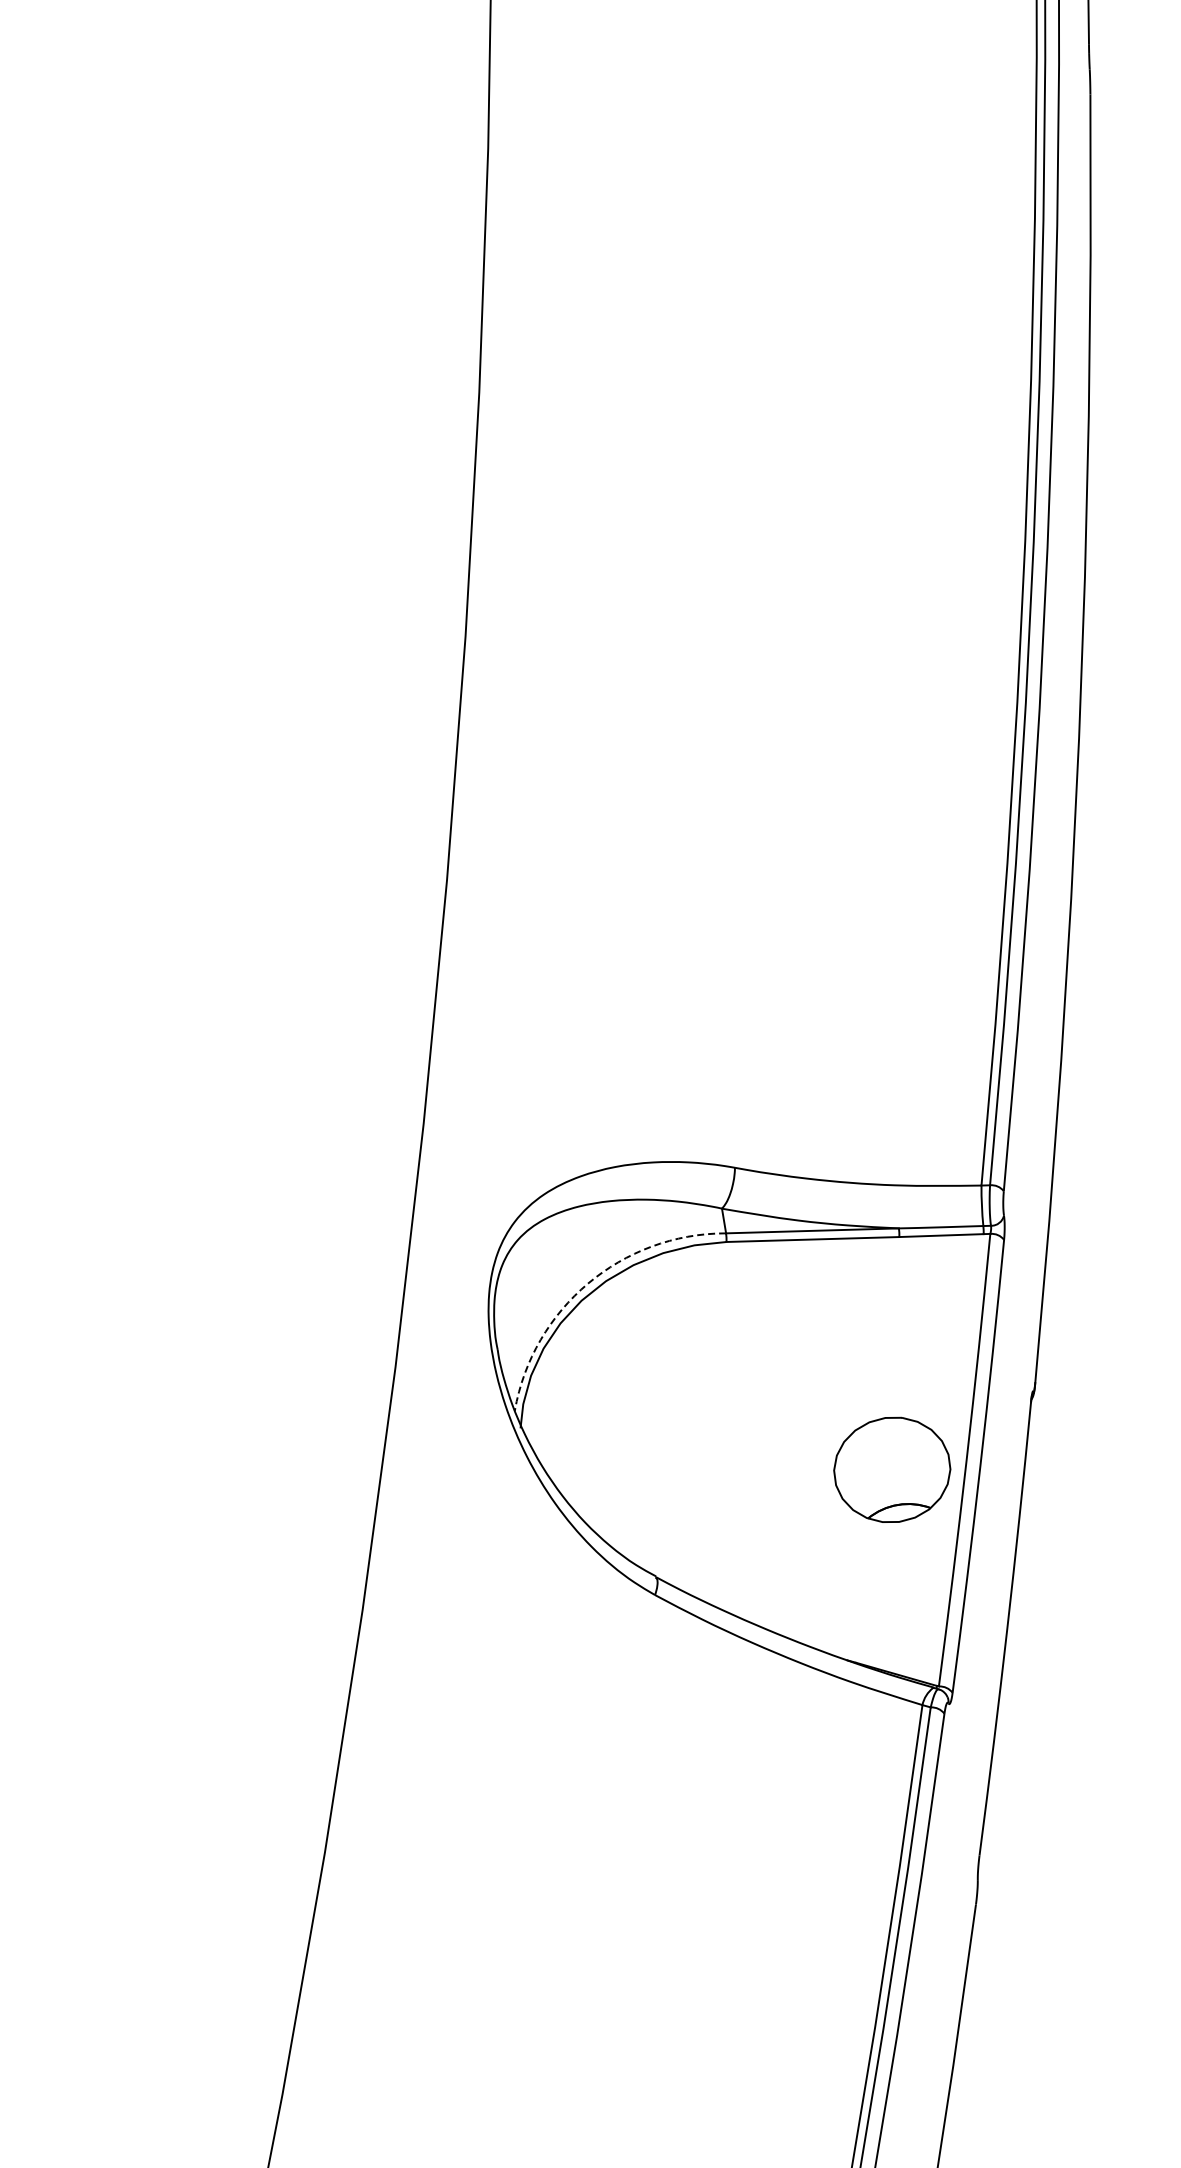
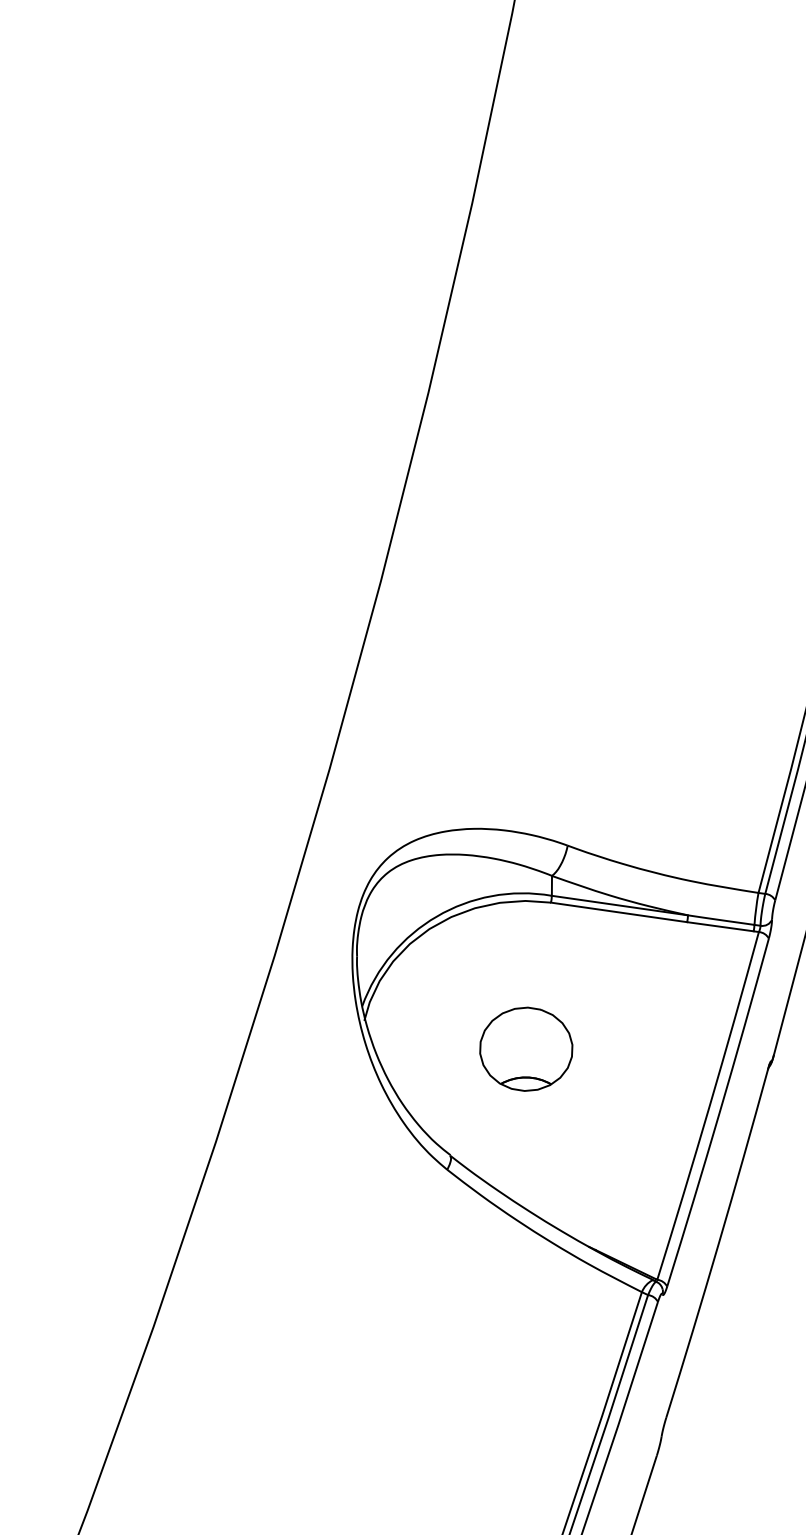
arc: (588, 1283) -> (437, 916), dashed -> solid
part: (892, 1469) -> (526, 1048), moved

